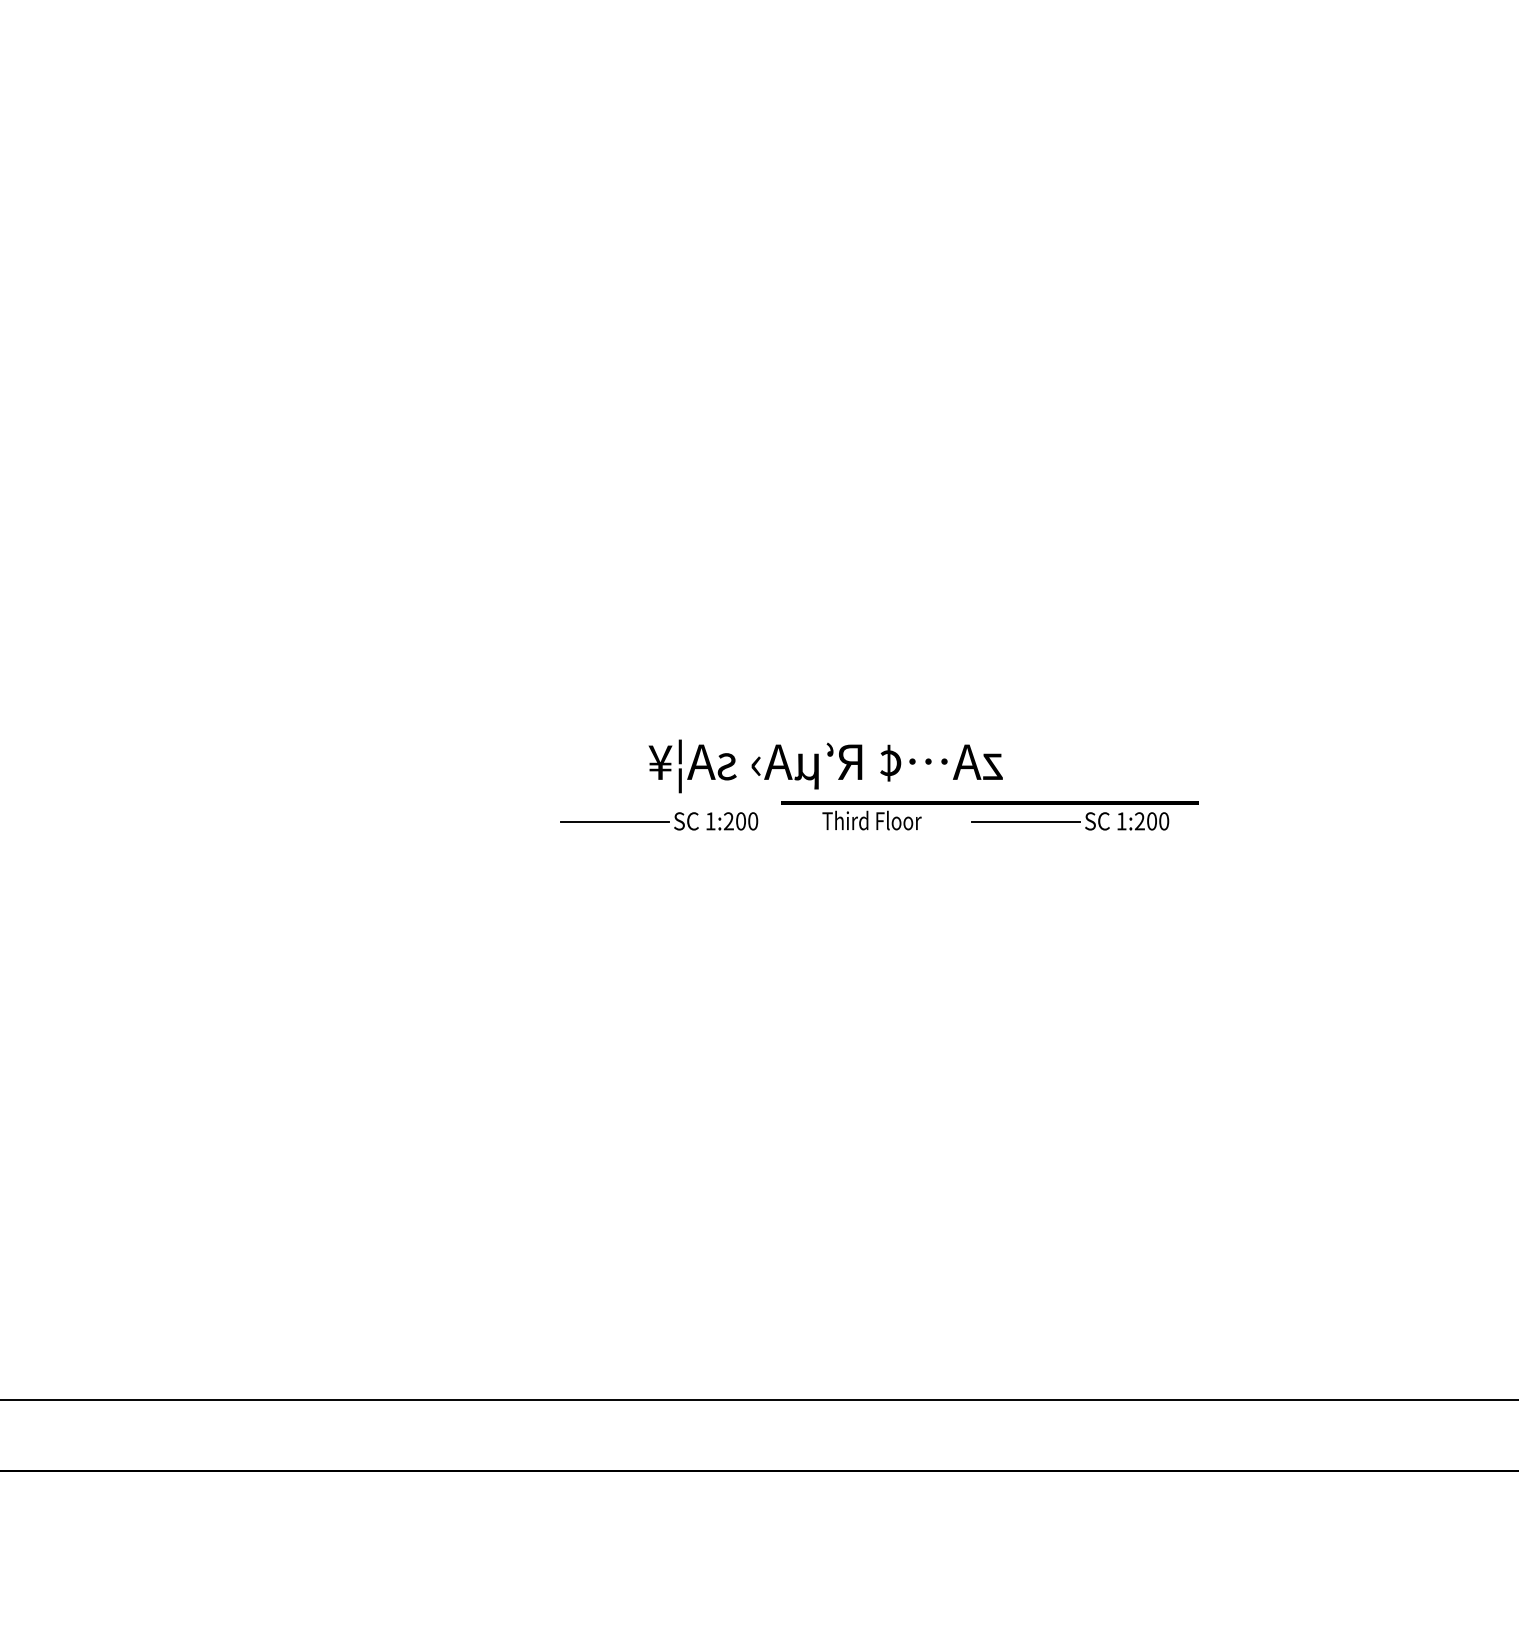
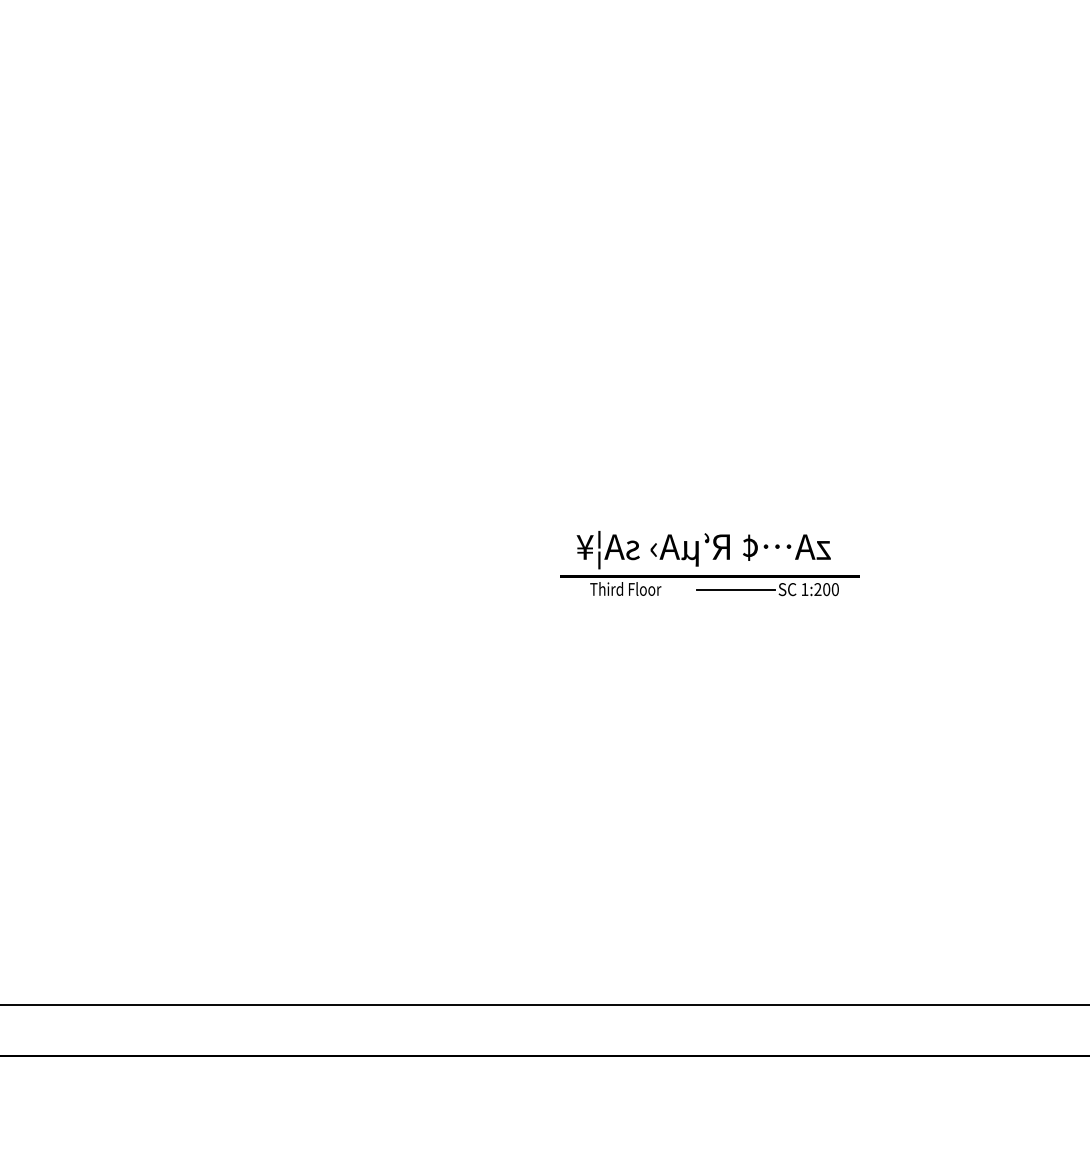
text: (825, 766) -> (703, 550), moved
part: (659, 821) -> (473, 589), removed

